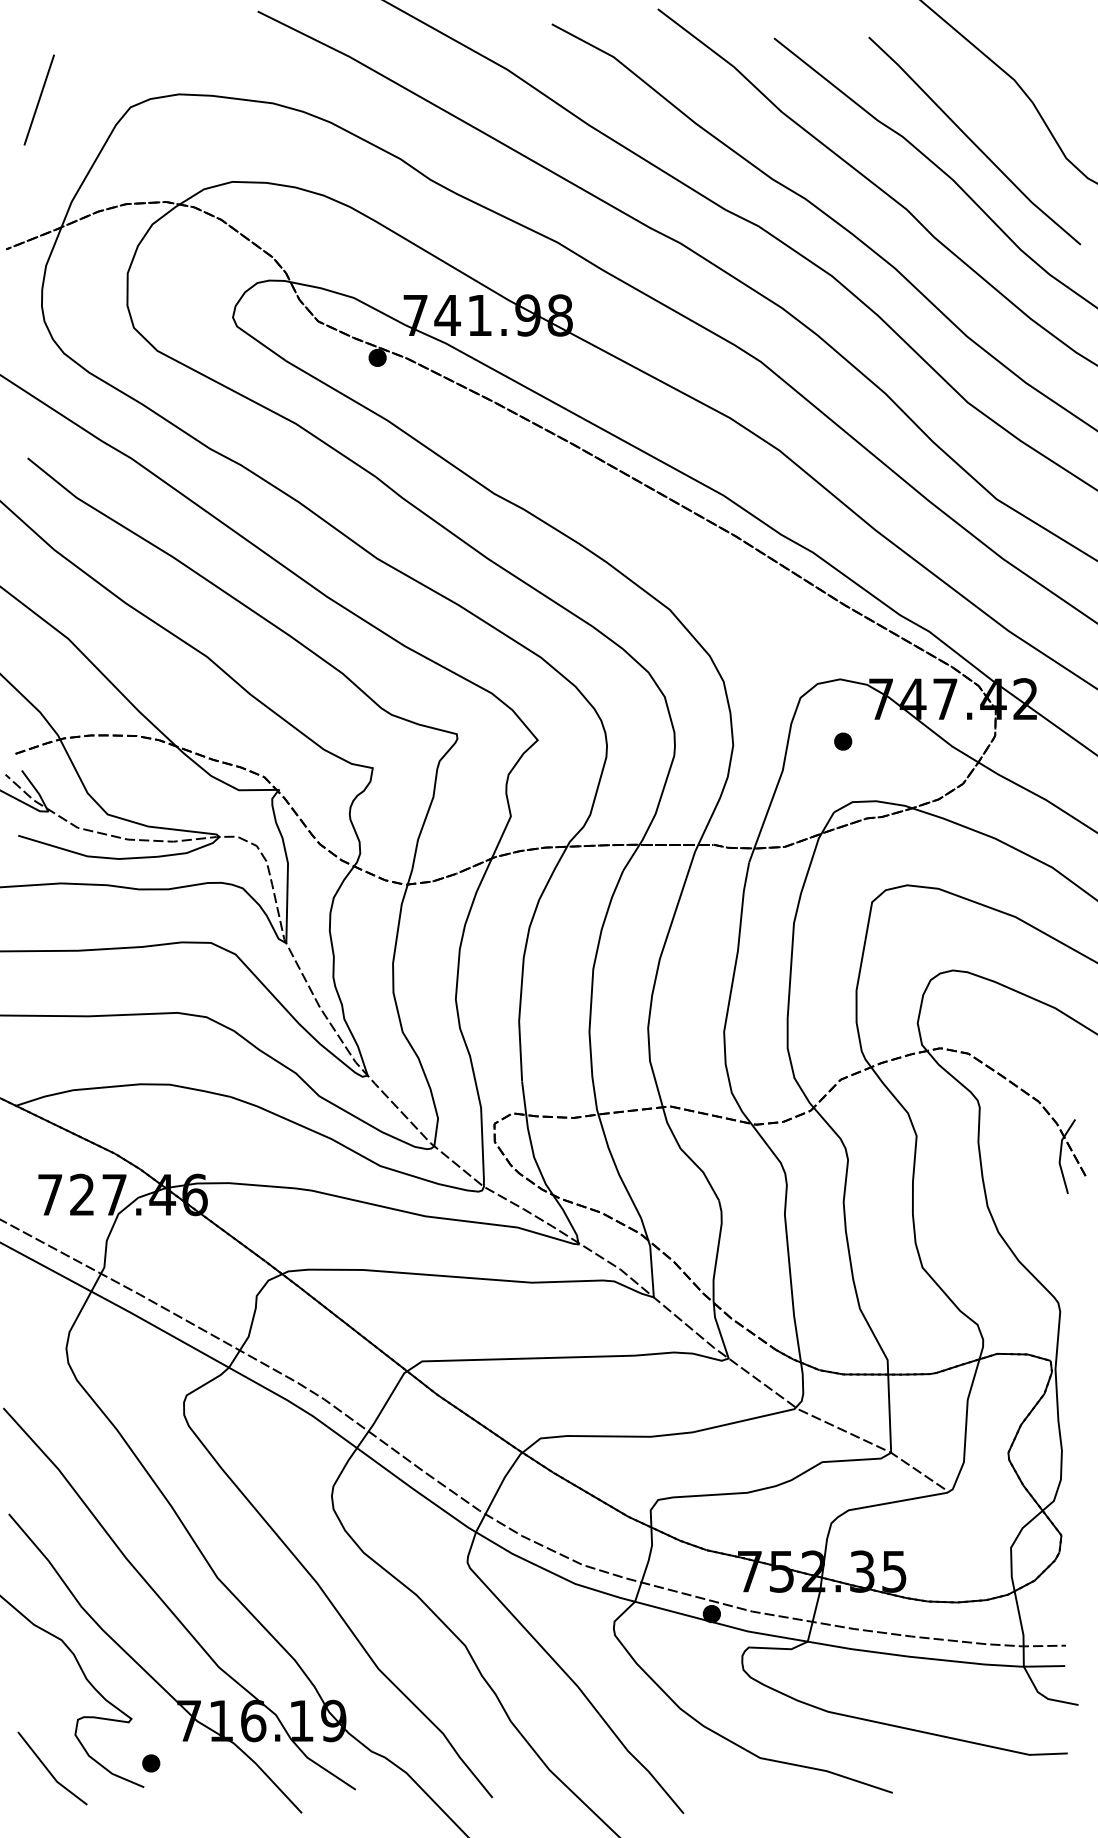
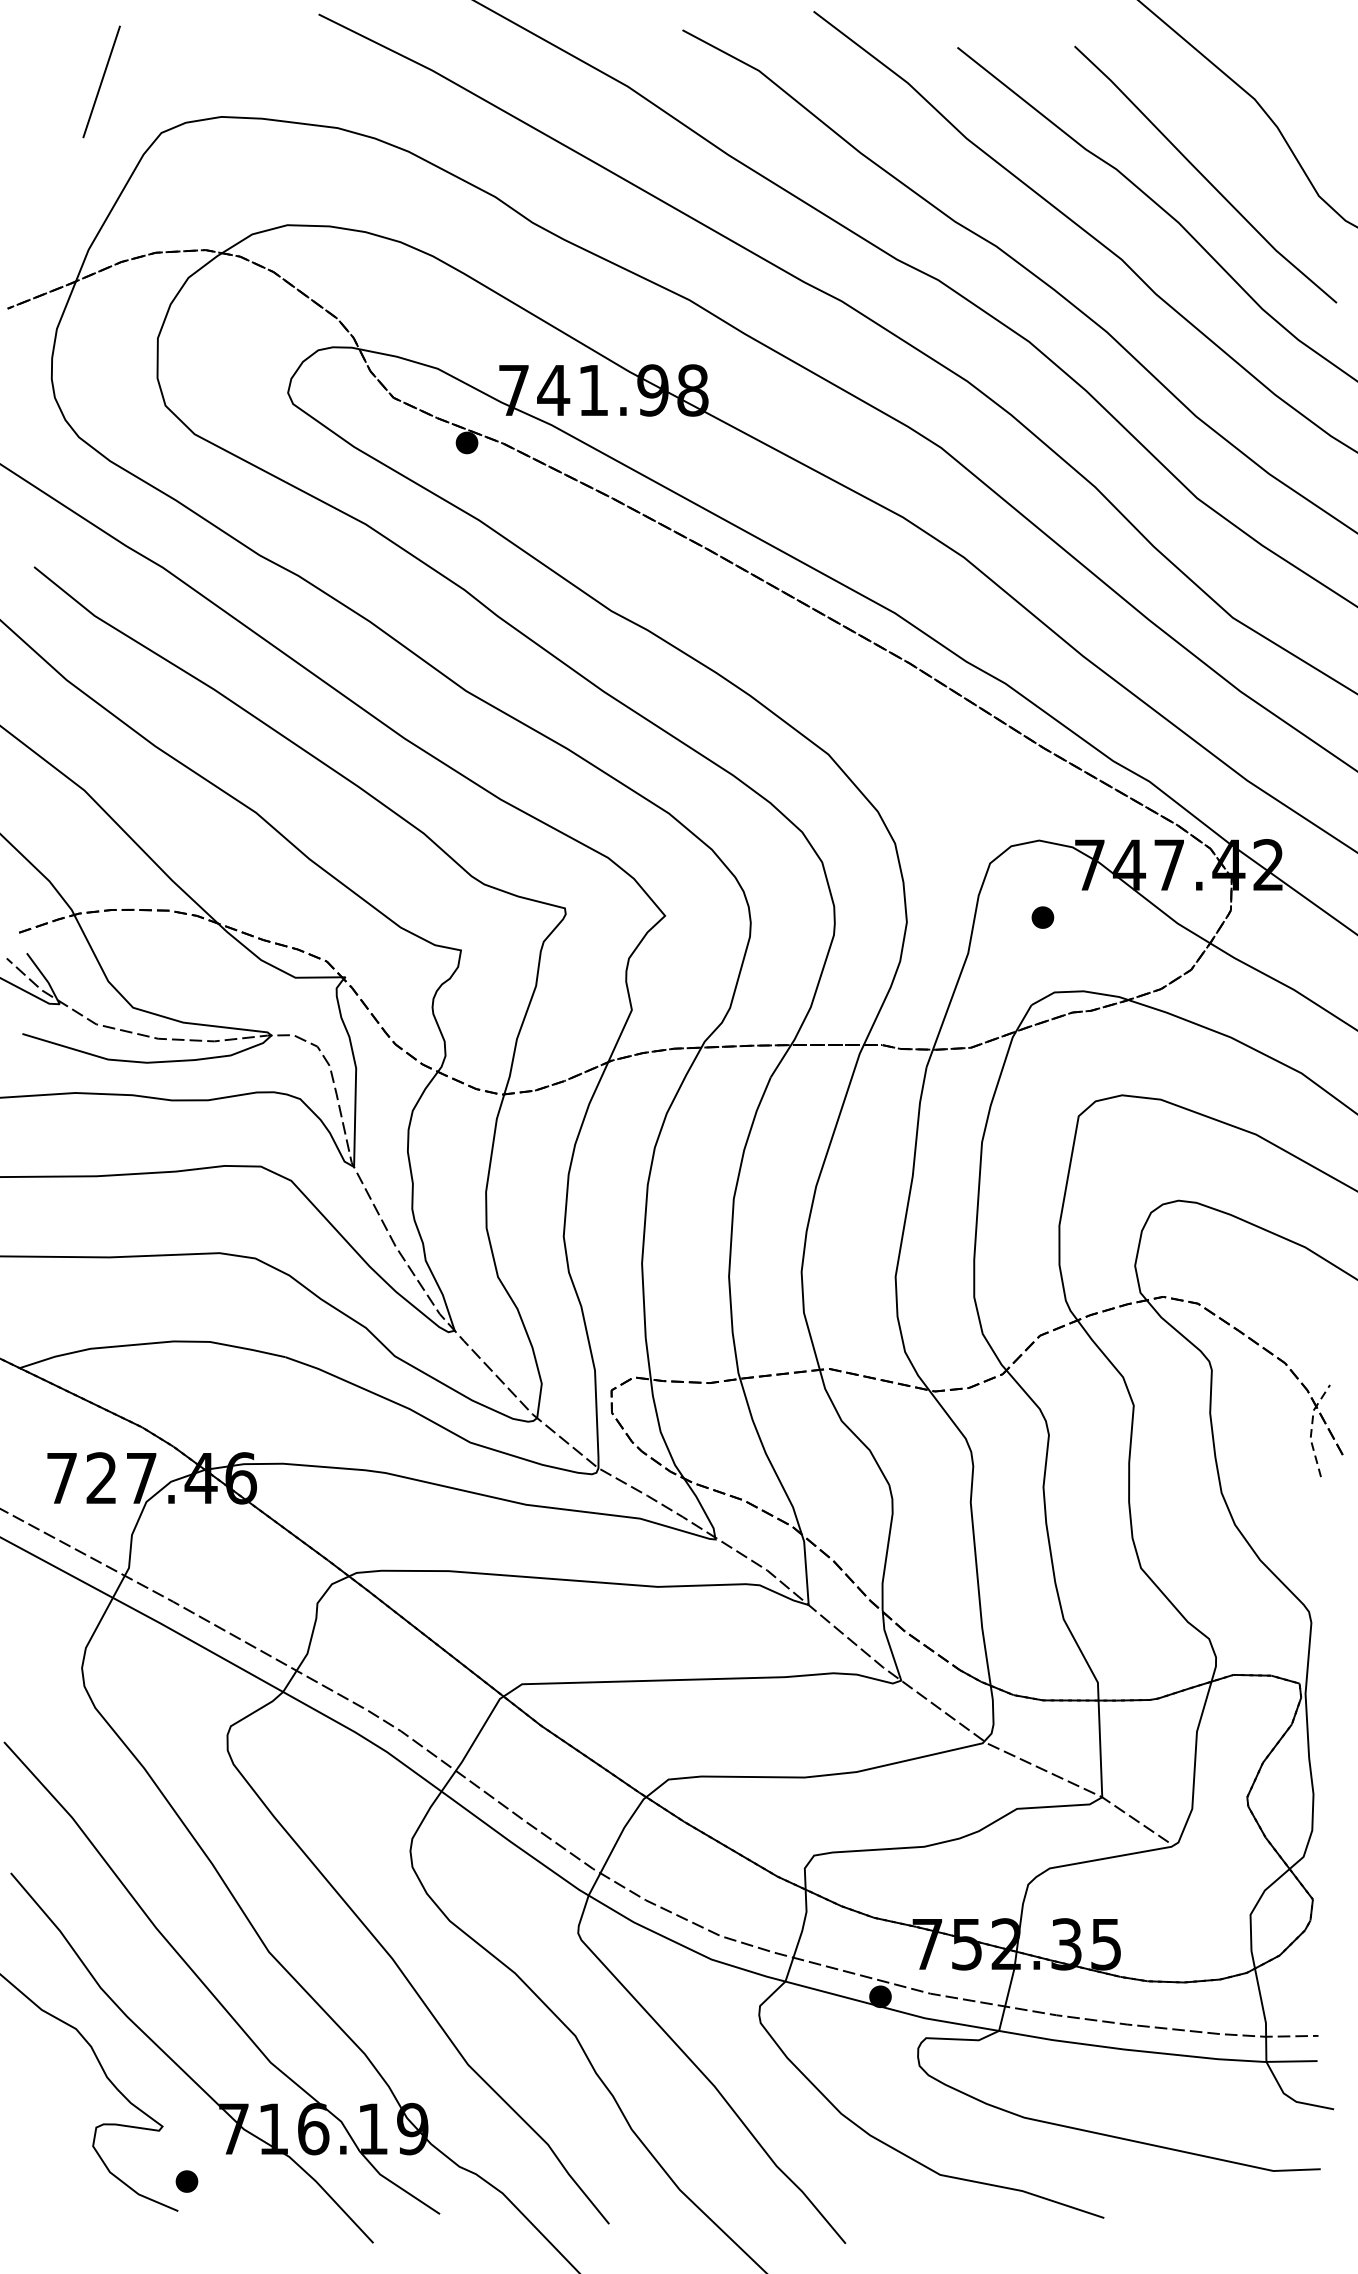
line: (38, 99) -> (100, 81), moved
line: (1060, 1154) -> (1311, 1428), solid -> dashed
line: (49, 1770) -> (61, 2190), removed

